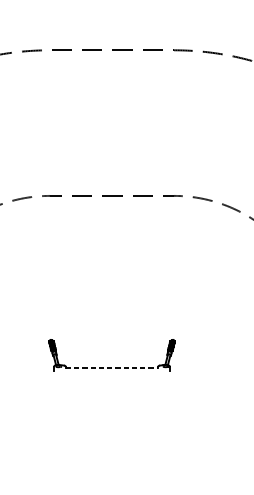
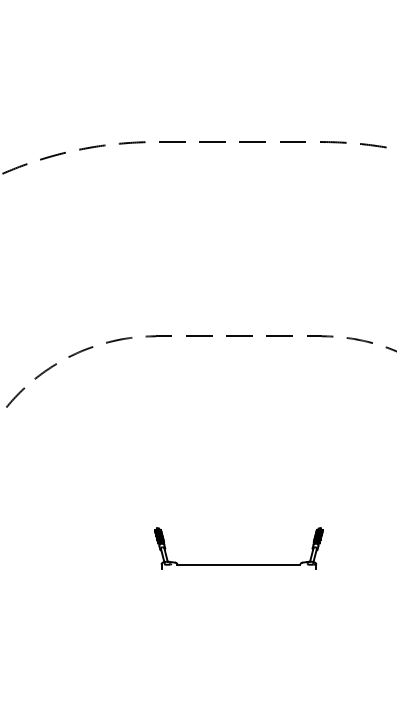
line: (111, 367) -> (238, 565), dashed -> solid

